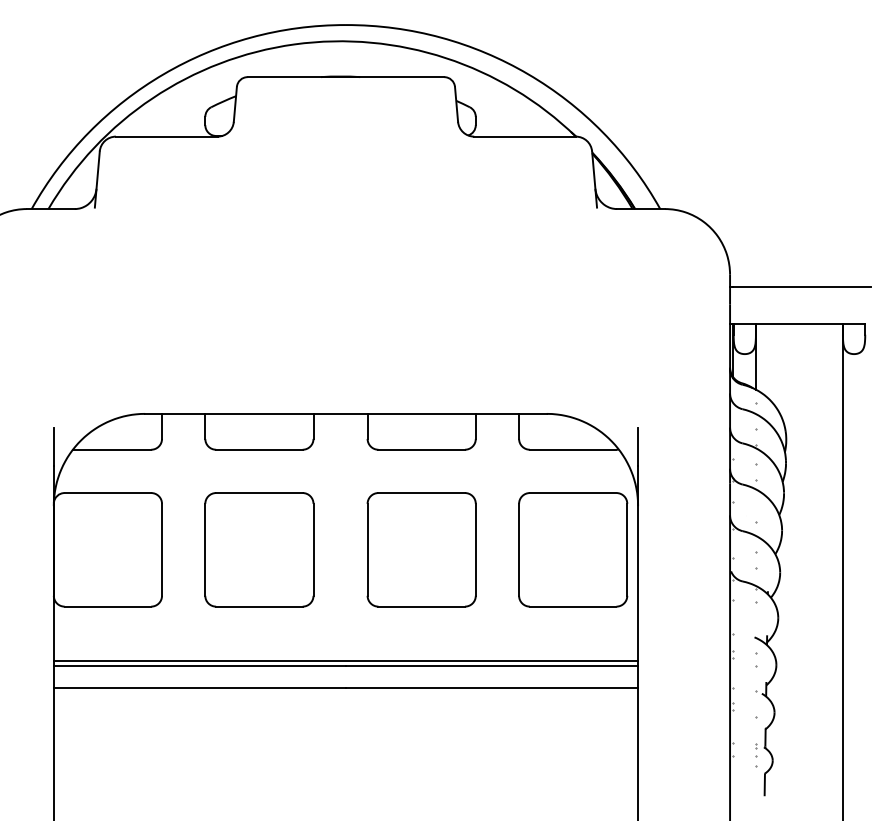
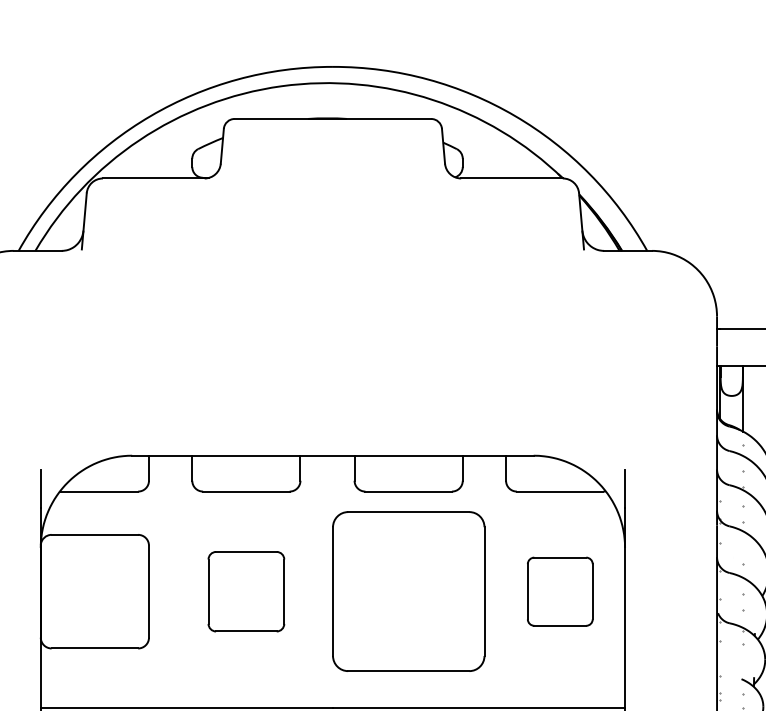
part: (259, 549) -> (246, 591), size x0.7
part: (421, 549) -> (408, 591), size x1.4
part: (573, 549) -> (560, 591), size x0.6
line: (345, 660) -> (332, 702), removed

